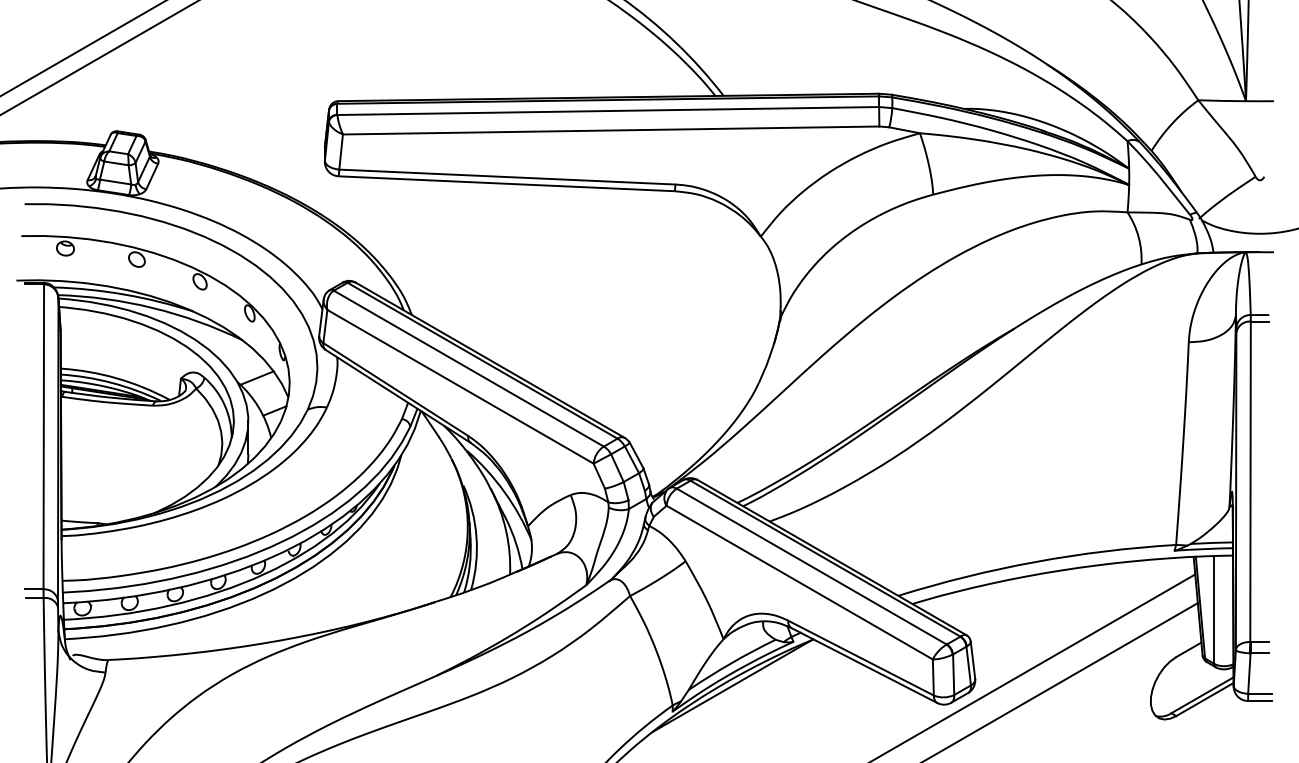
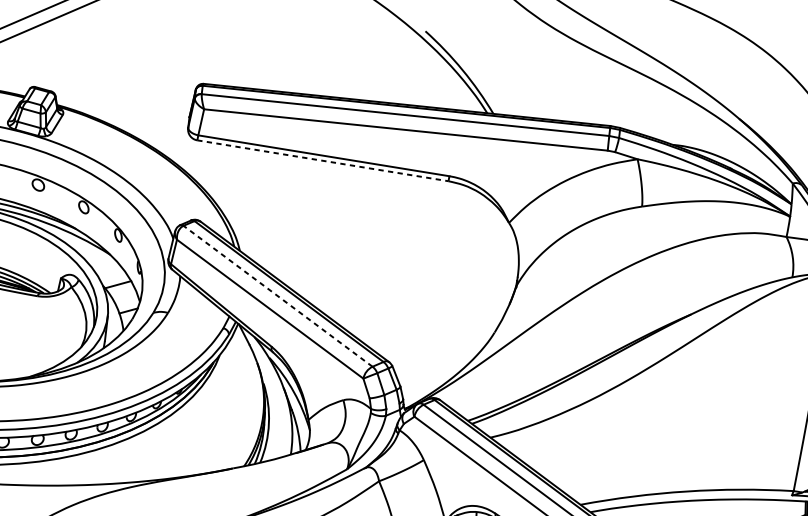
line: (506, 183) -> (322, 160), solid -> dashed
line: (468, 368) -> (277, 296), solid -> dashed

